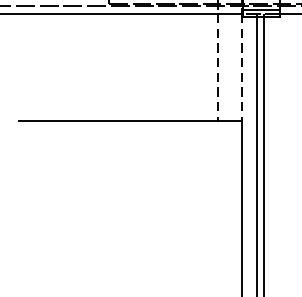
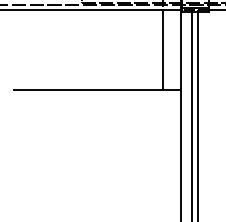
line: (217, 67) -> (162, 50), dashed -> solid
line: (242, 67) -> (181, 50), dashed -> solid

